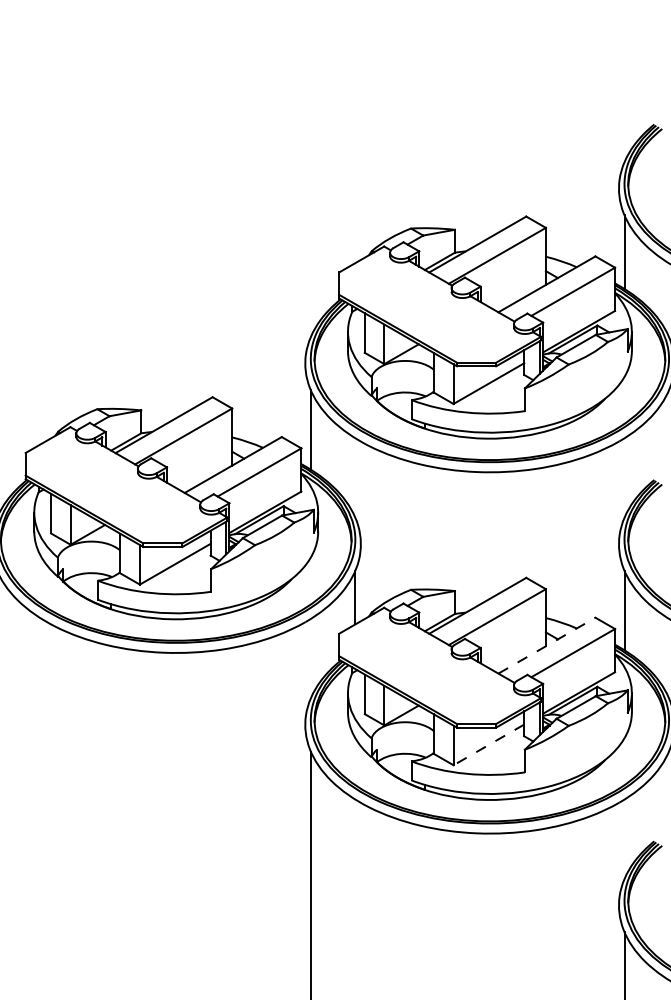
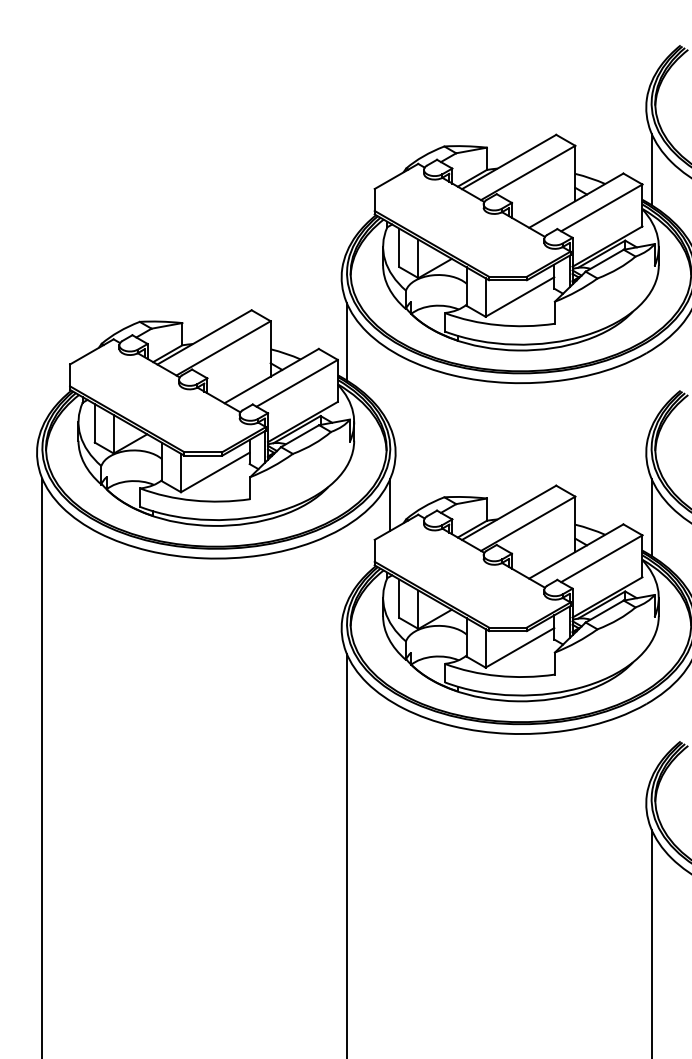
line: (547, 645) -> (576, 551), dashed -> solid
line: (488, 744) -> (519, 647), dashed -> solid

